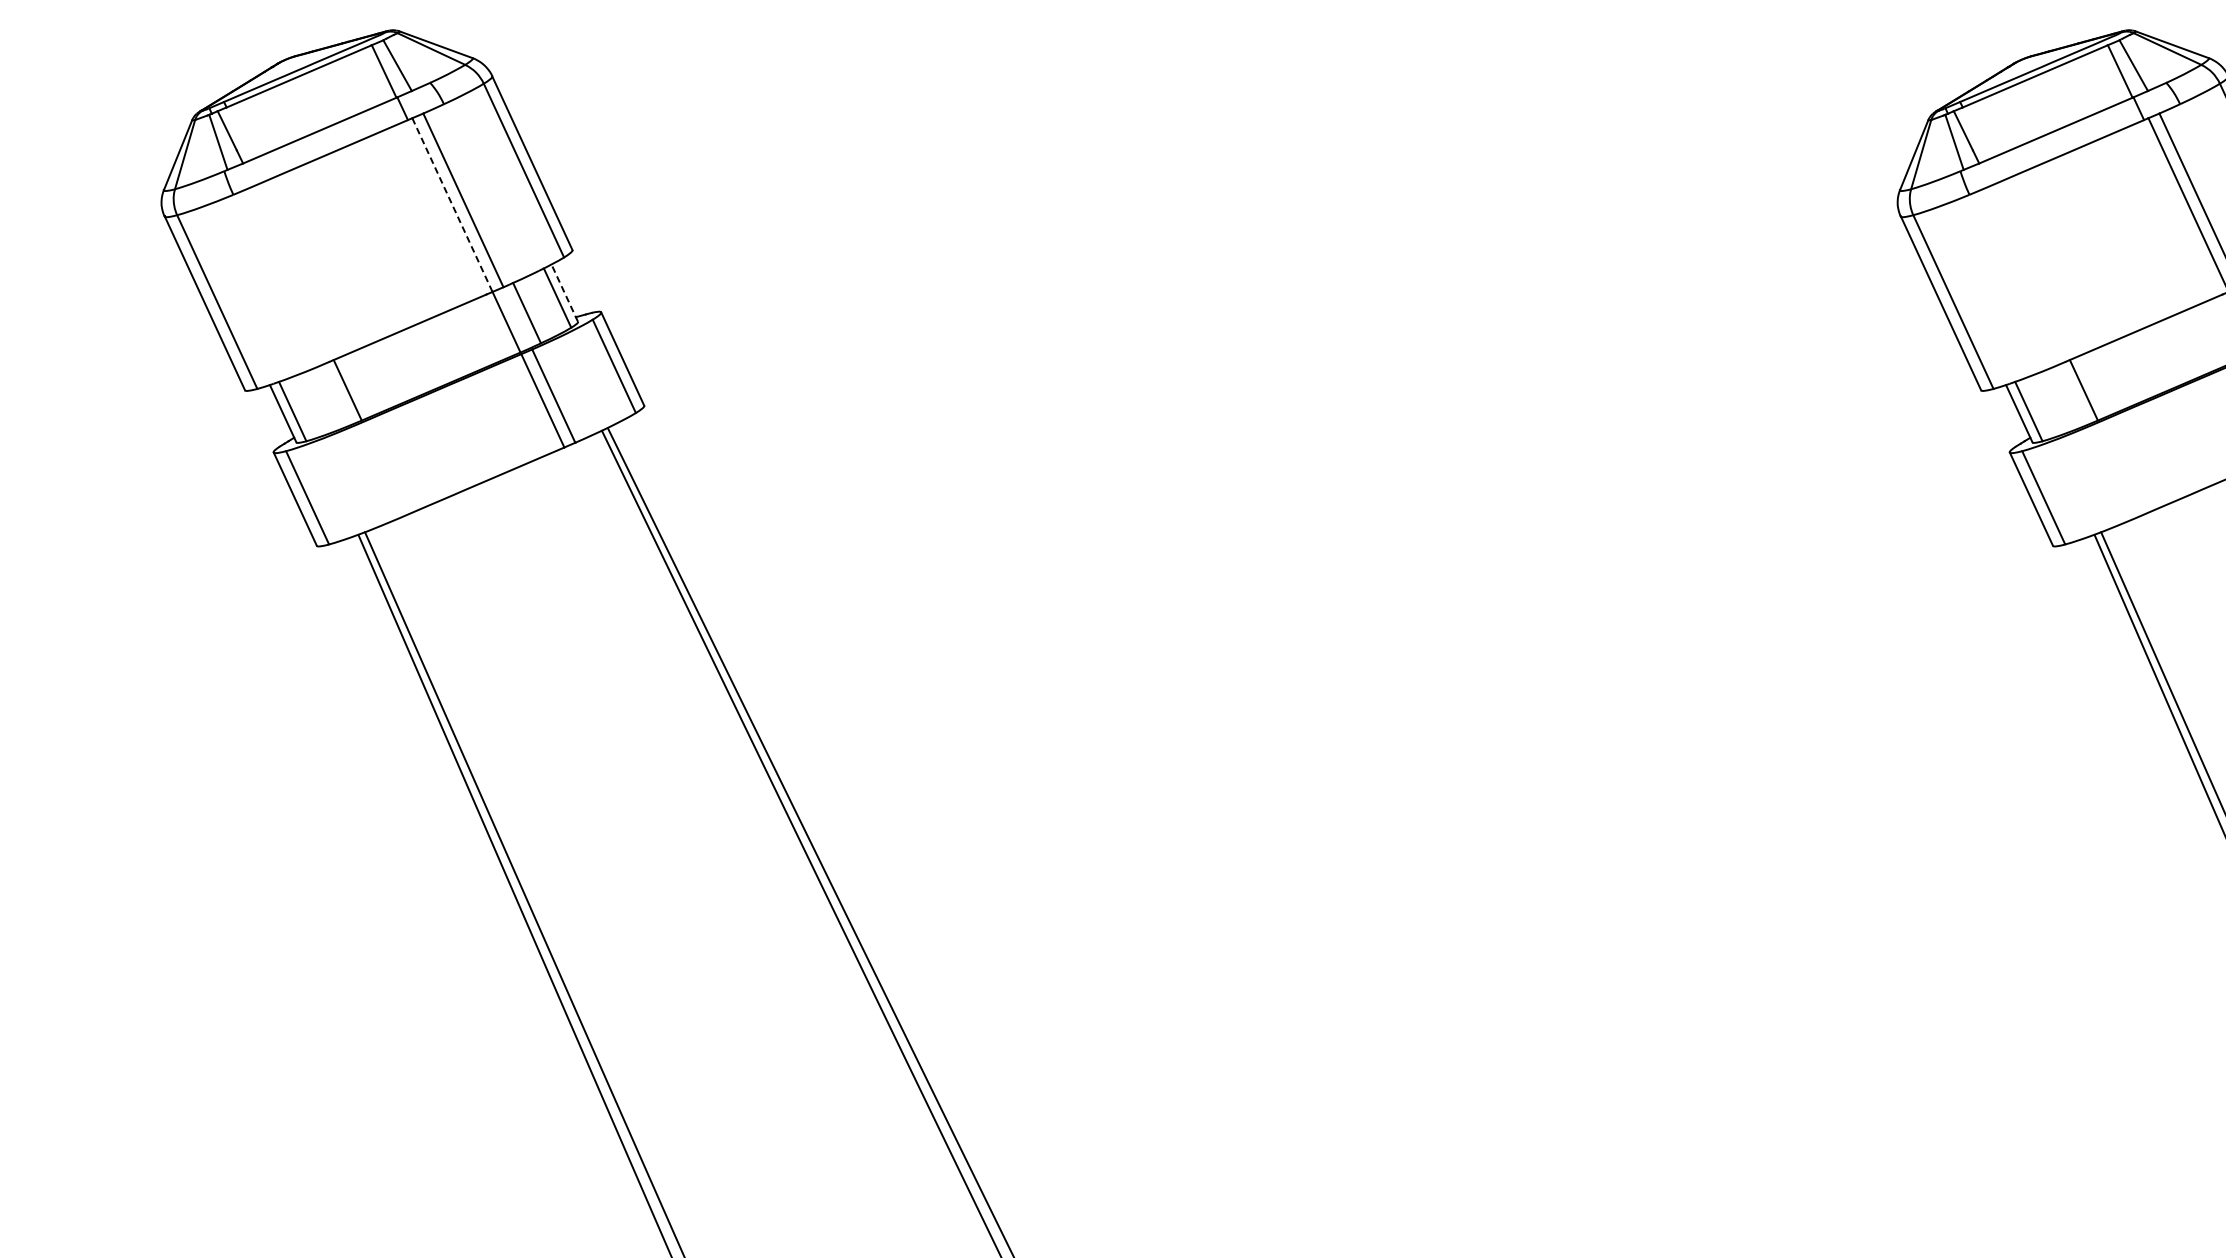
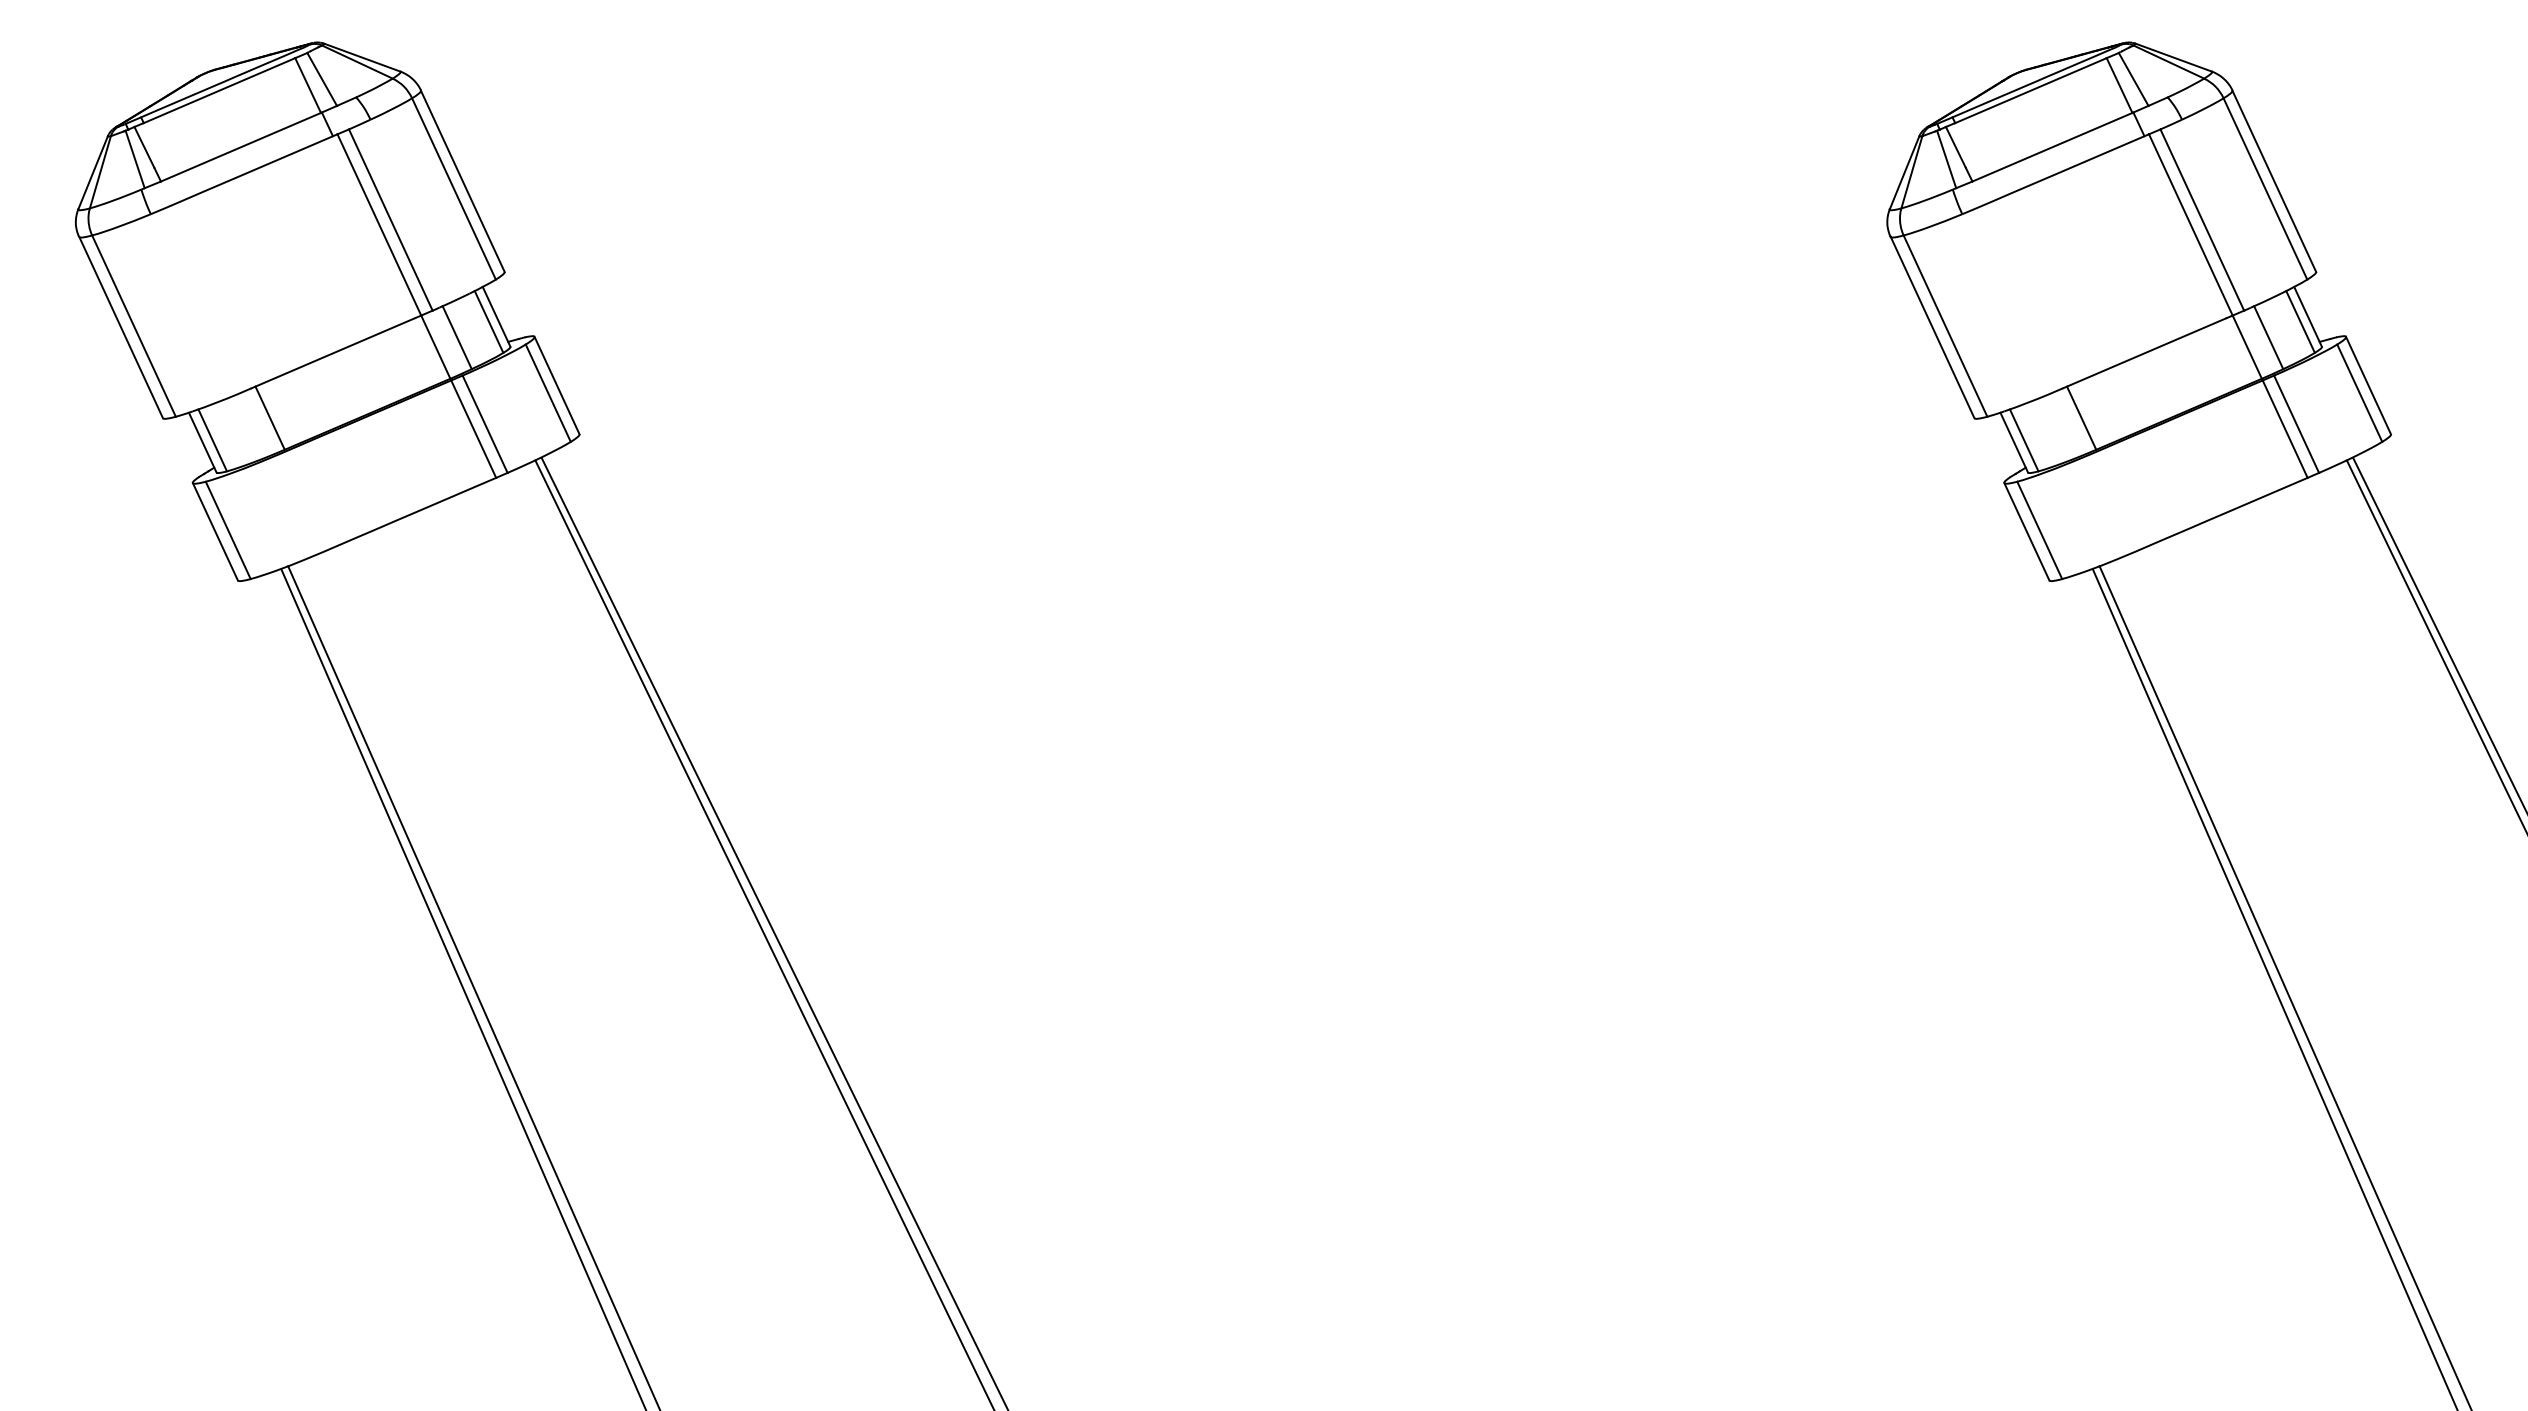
line: (452, 204) -> (379, 224), dashed -> solid
line: (564, 292) -> (496, 316), dashed -> solid

